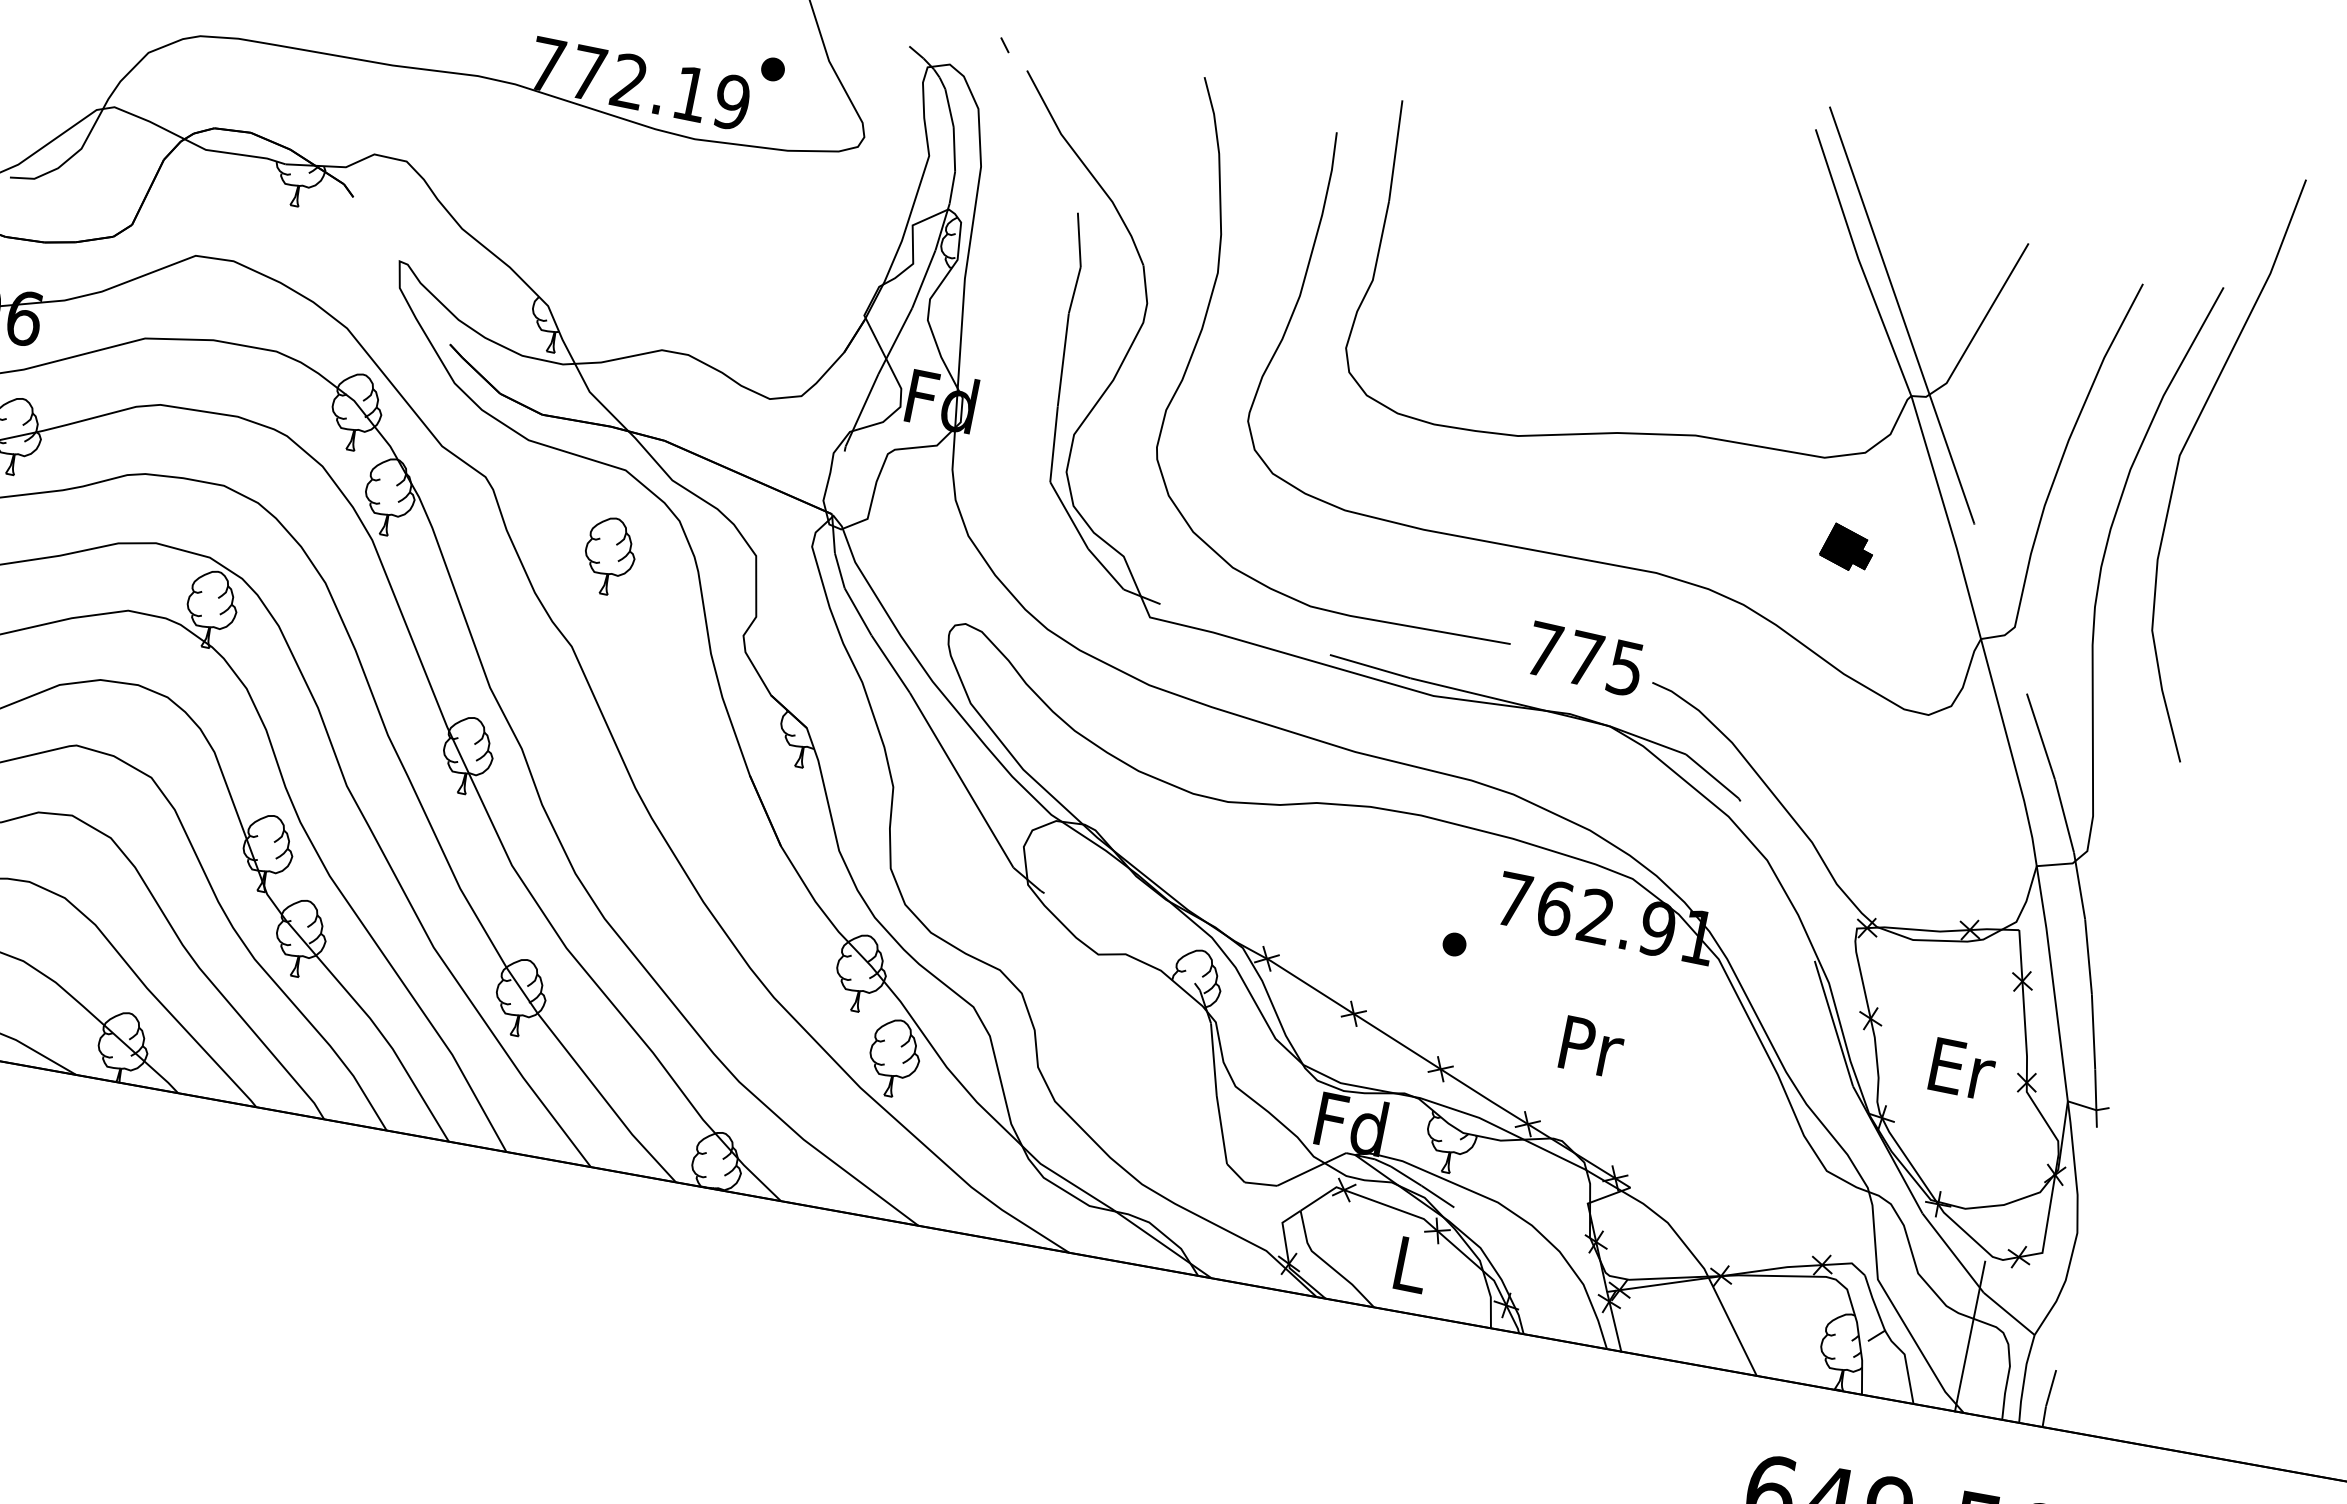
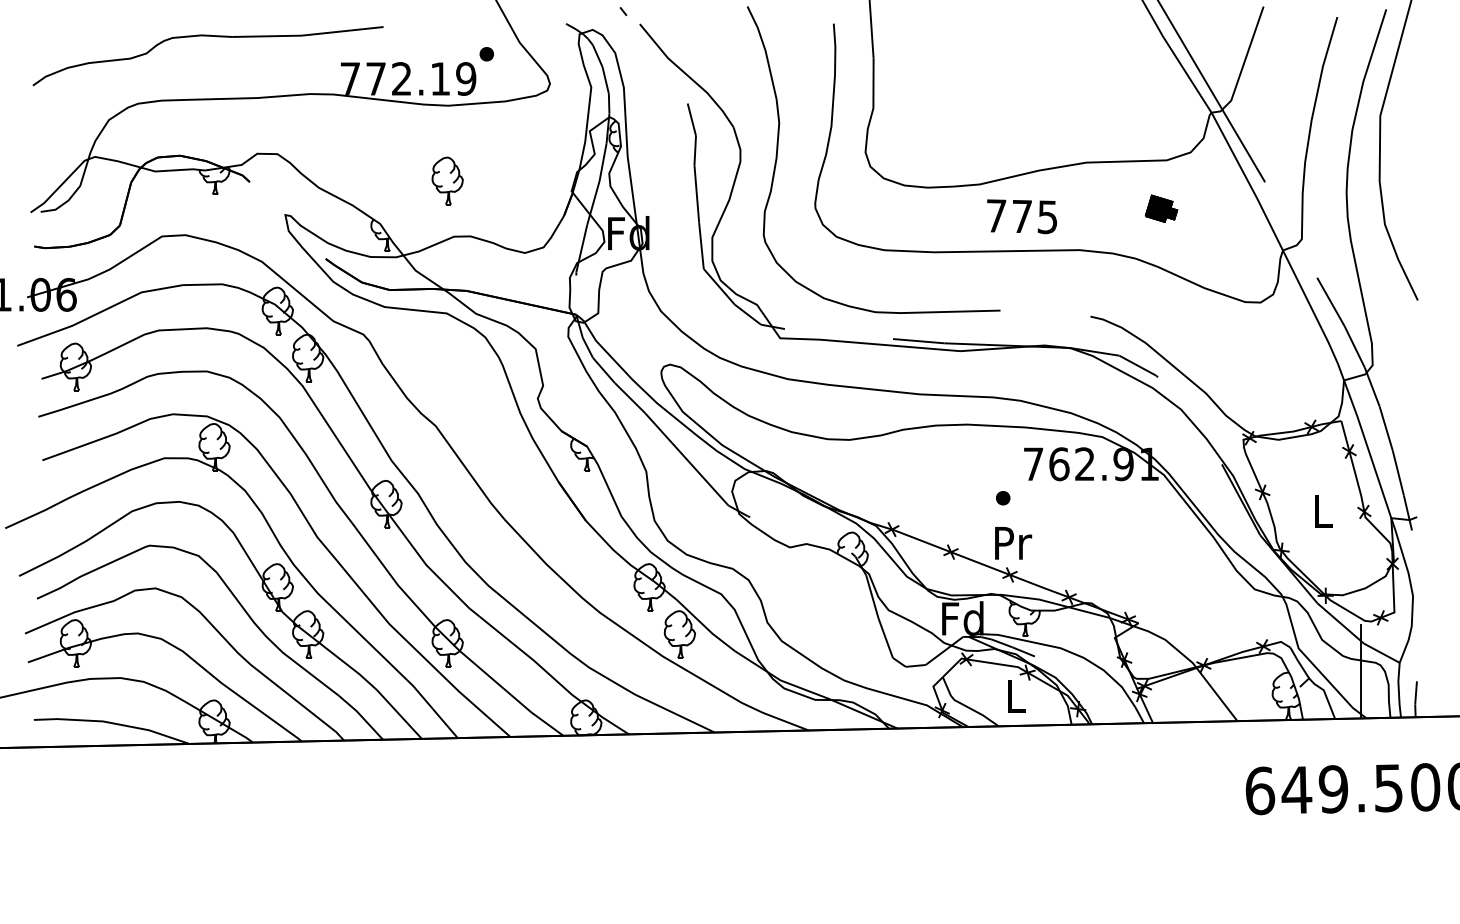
part: (1847, 547) -> (1161, 208), moved
part: (609, 555) -> (447, 180), moved
text: (1584, 658) -> (1021, 216), moved
text: (1592, 1047) -> (1013, 543), moved
text: (1963, 1069) -> (1324, 511), Er -> L

